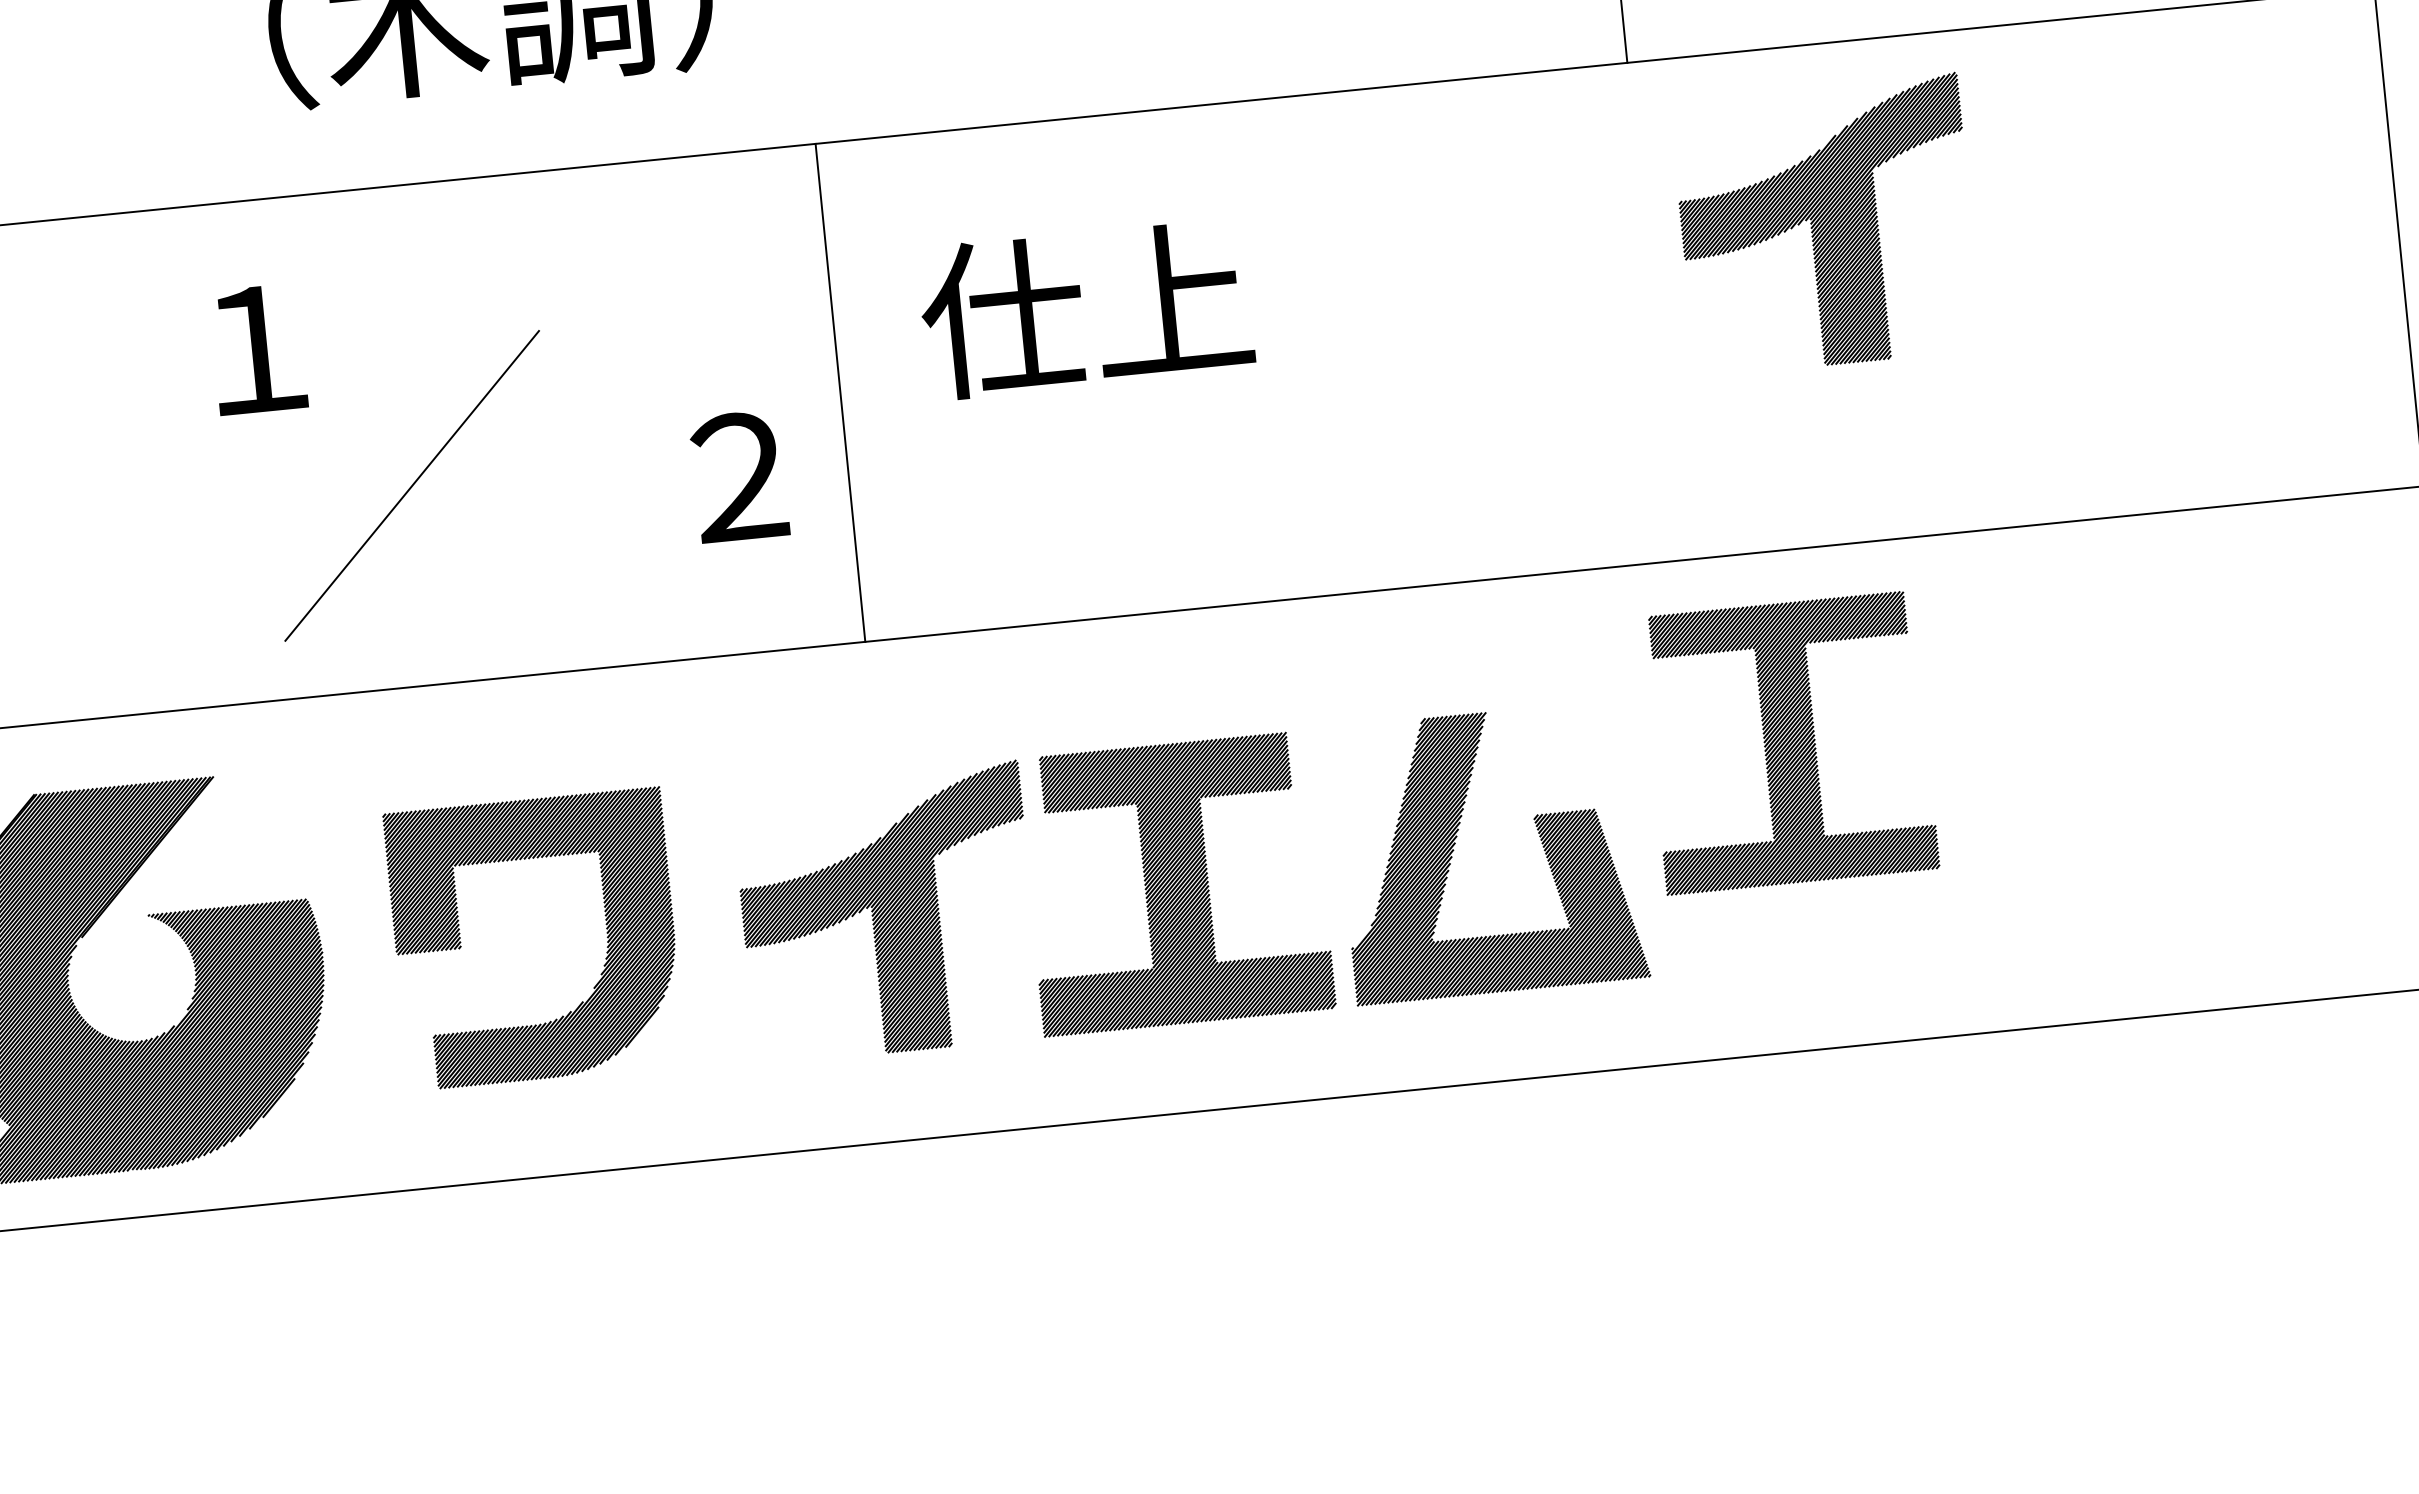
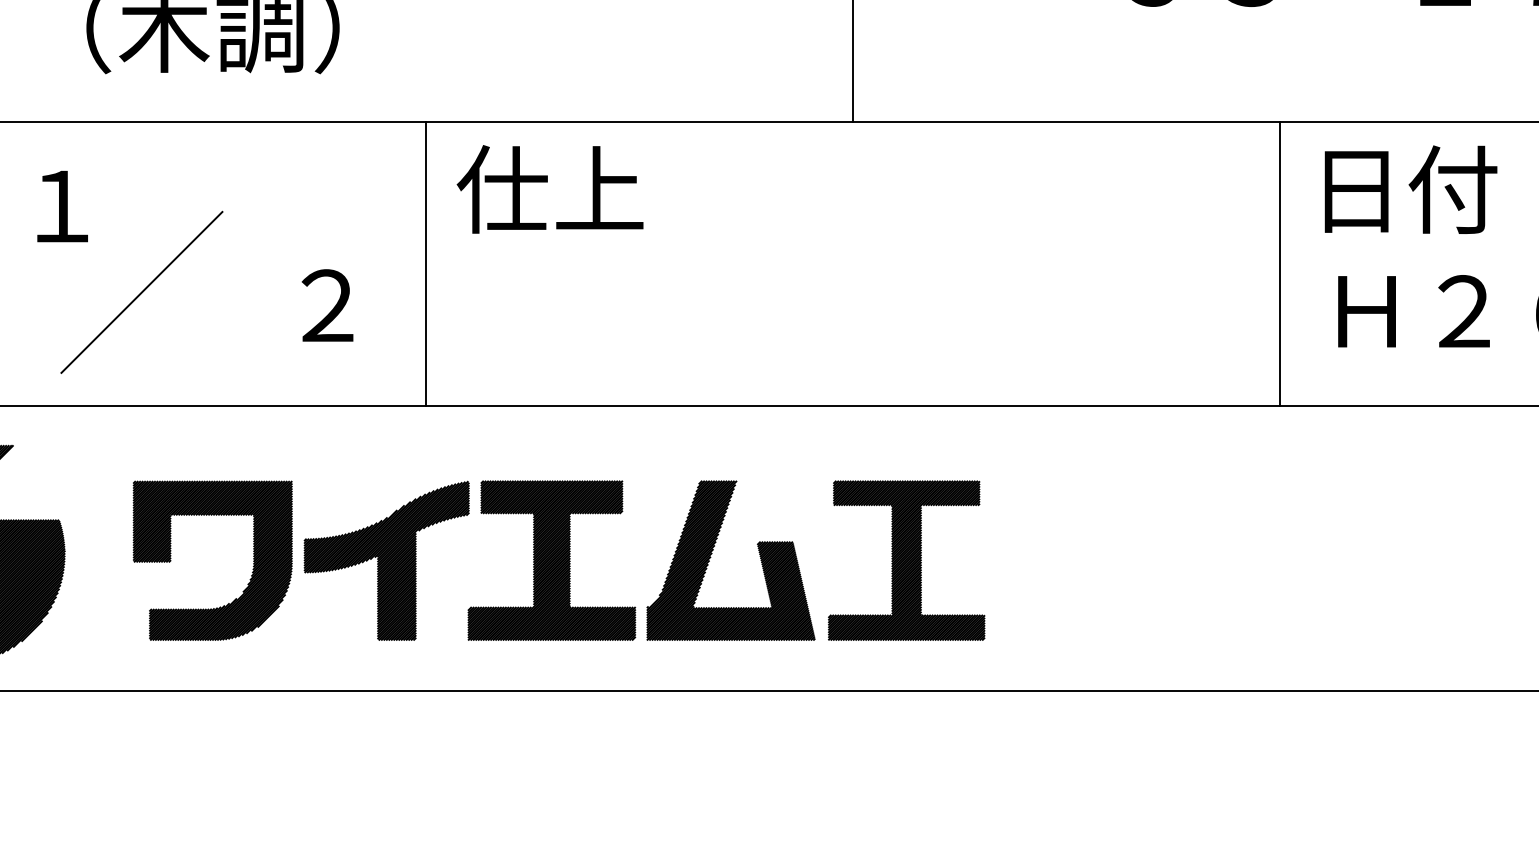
part: (1826, 224) -> (956, 224), removed
text: (1085, 309) -> (549, 189), moved
line: (840, 391) -> (426, 263), moved
part: (1789, 742) -> (906, 560), moved
part: (462, 945) -> (171, 560), moved

